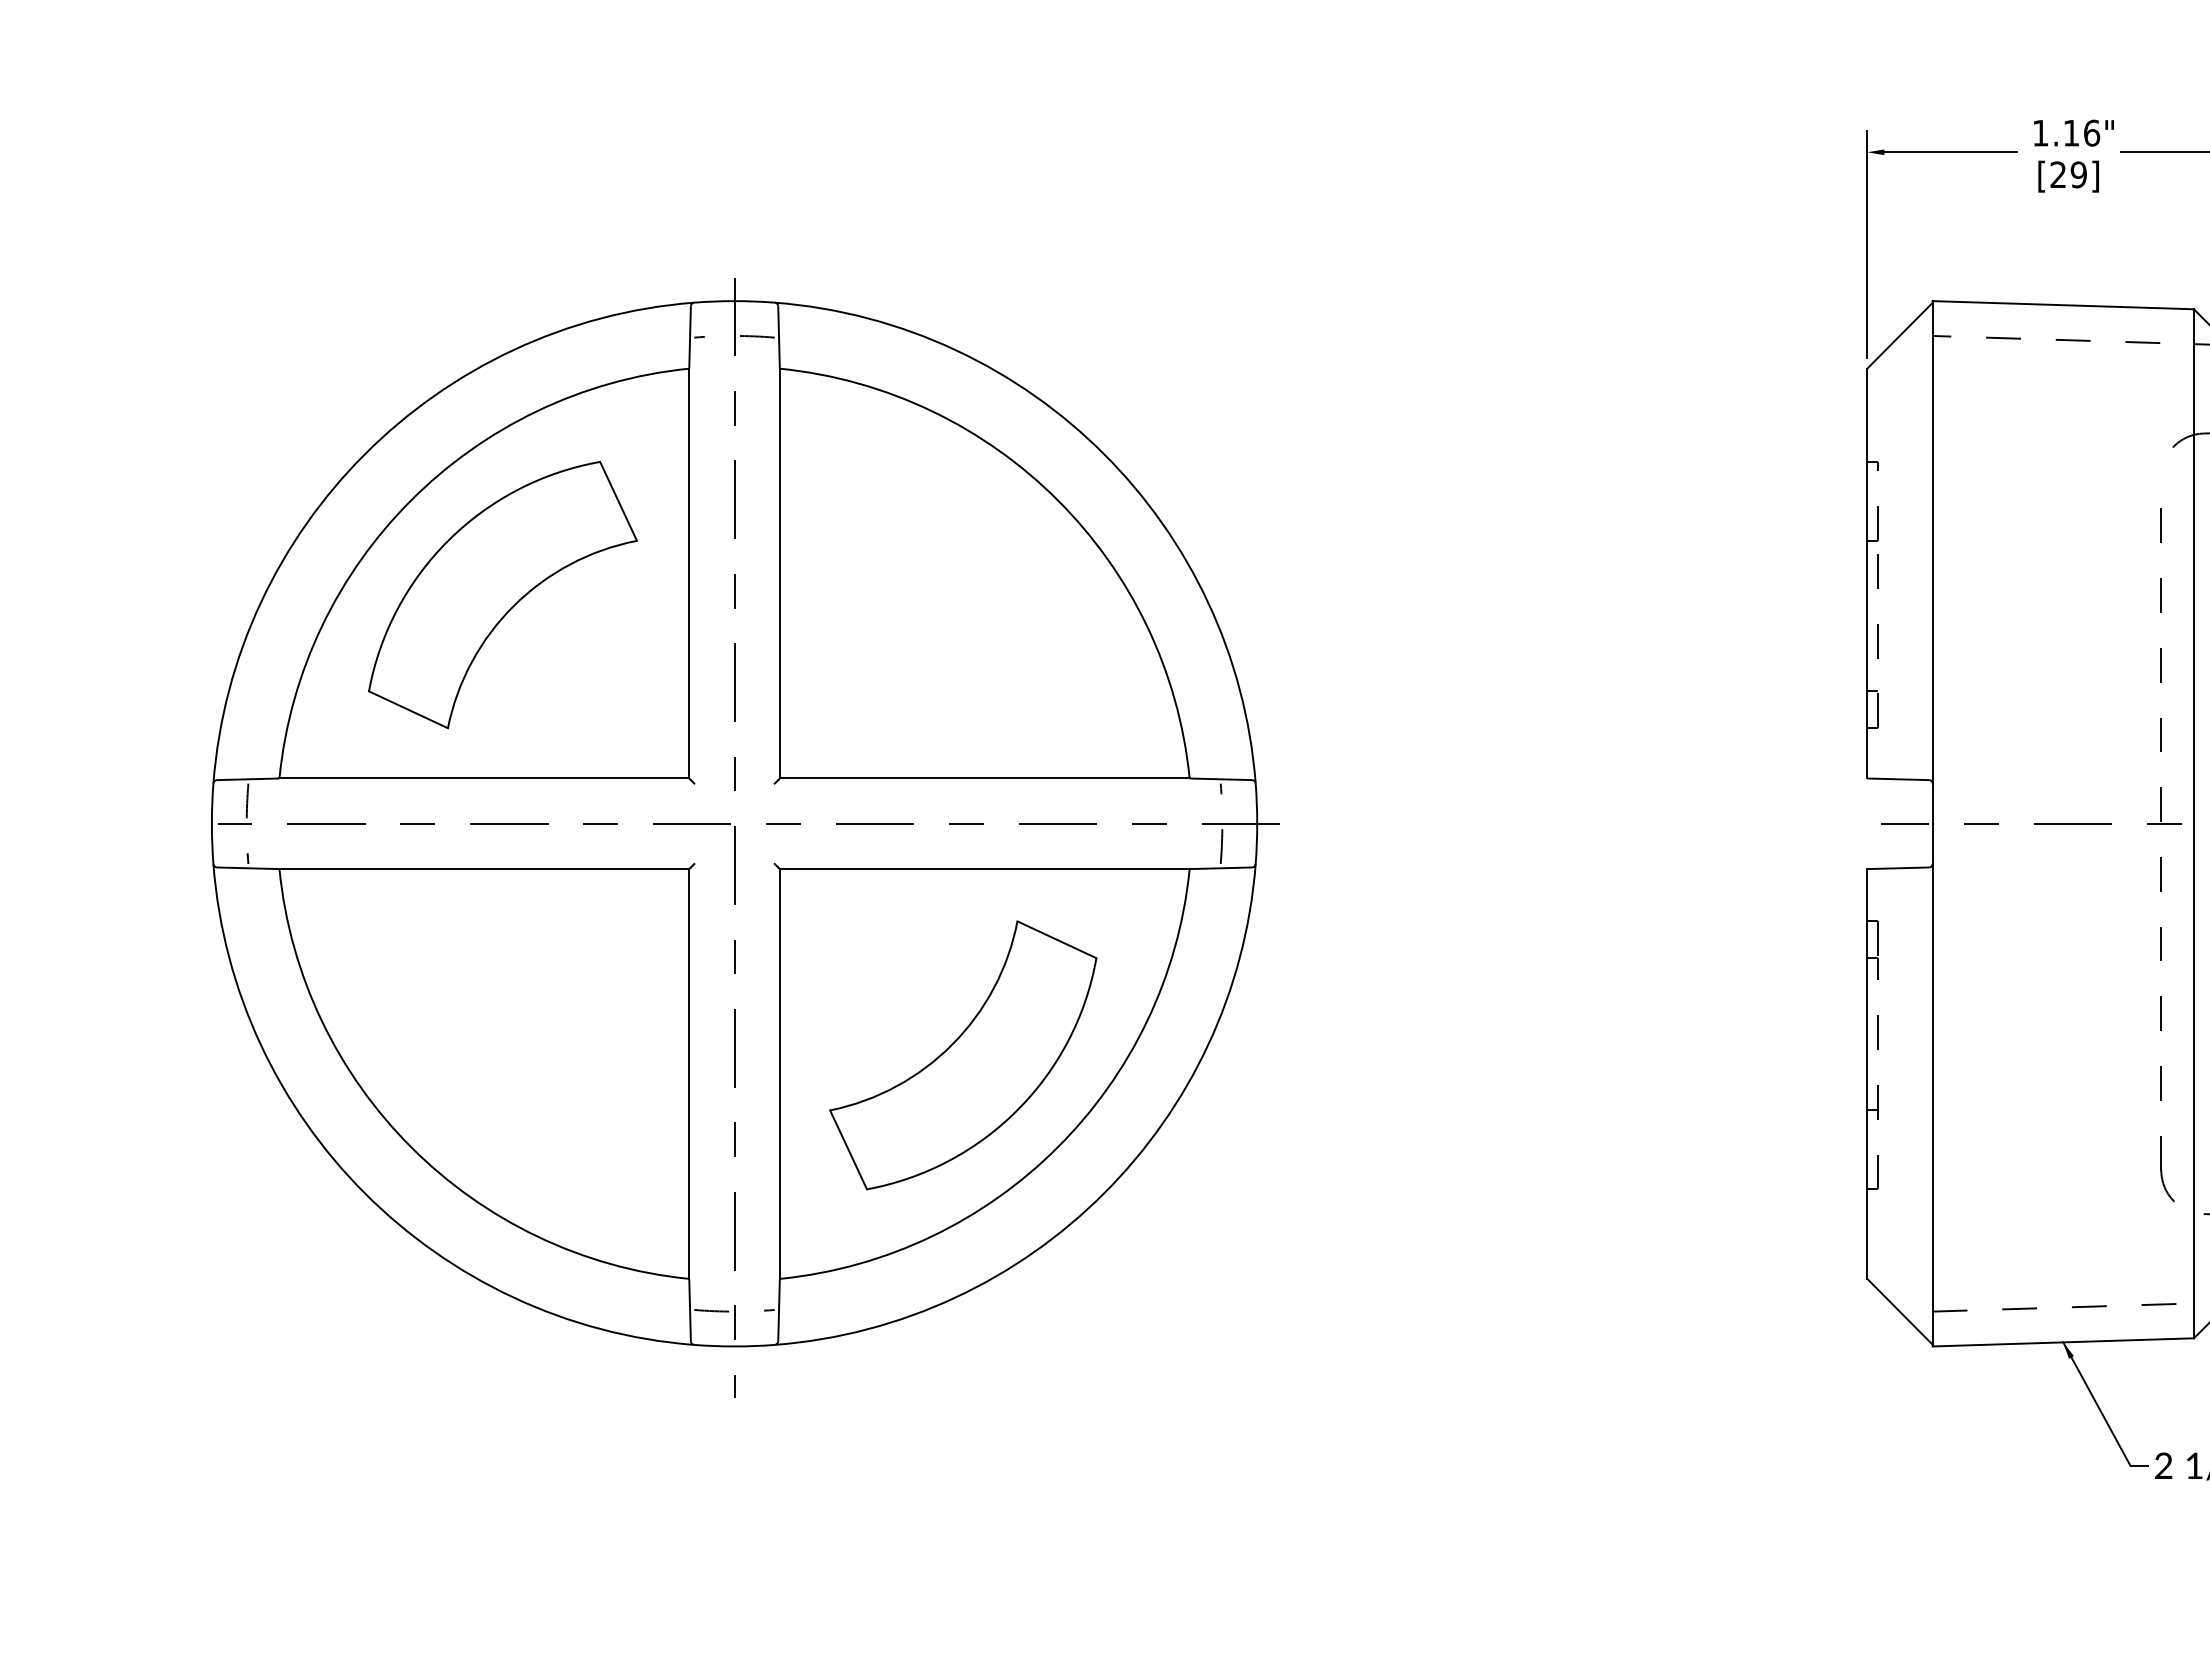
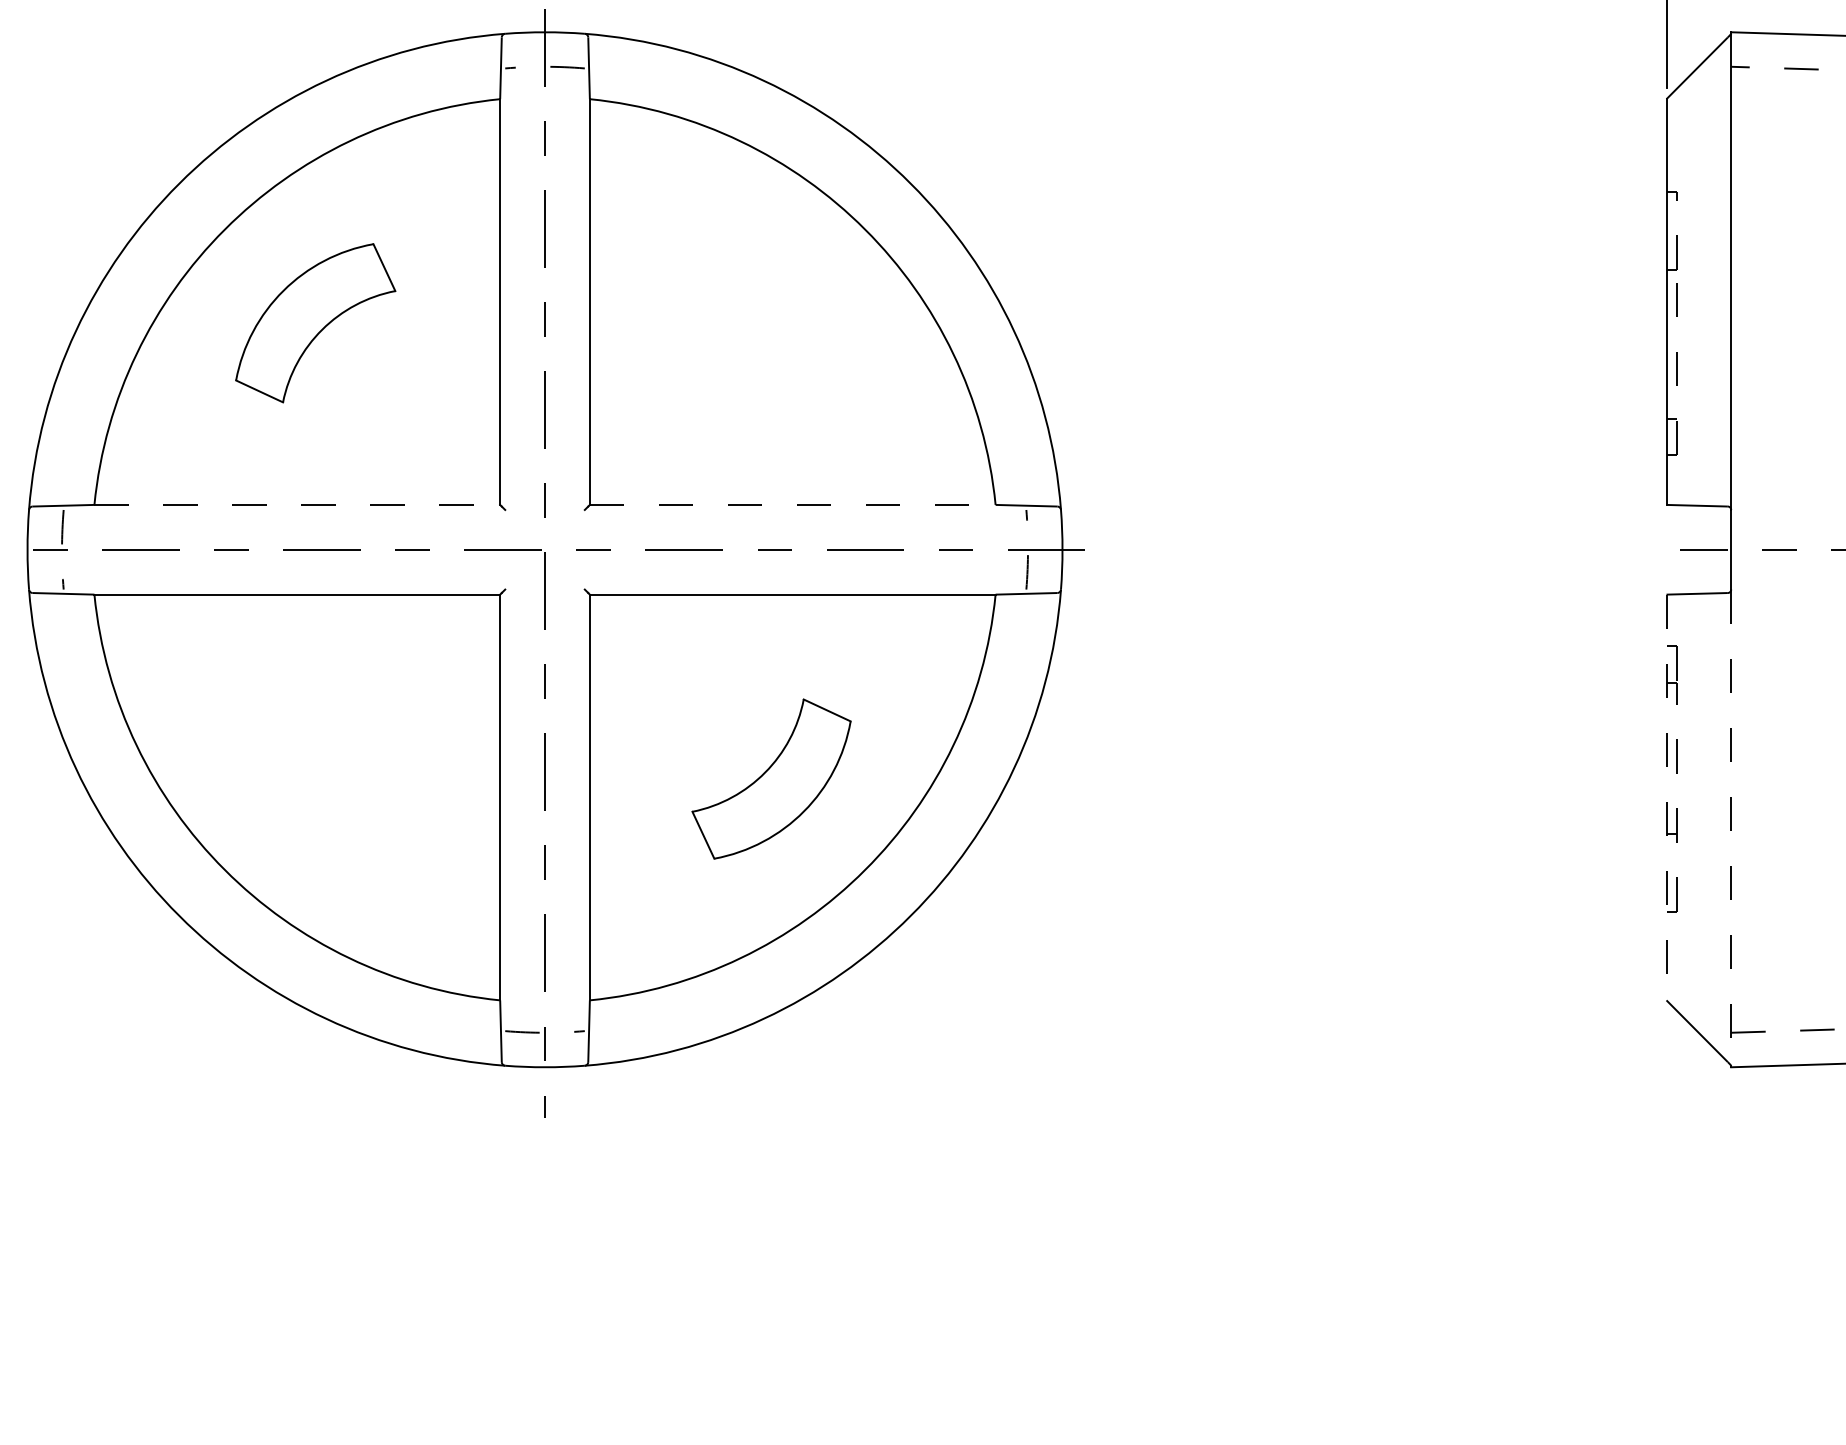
part: (502, 594) -> (315, 322), size x0.6
line: (484, 778) -> (297, 504), solid -> dashed
line: (984, 778) -> (792, 504), solid -> dashed
part: (963, 1055) -> (771, 779), size x0.6
line: (1867, 1073) -> (1666, 797), solid -> dashed
line: (1932, 1104) -> (1731, 827), solid -> dashed

